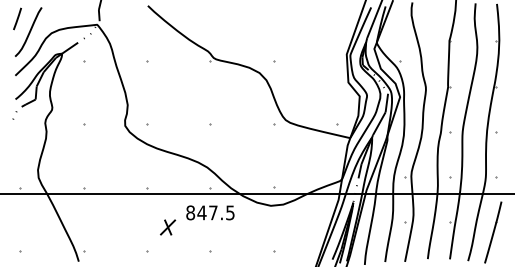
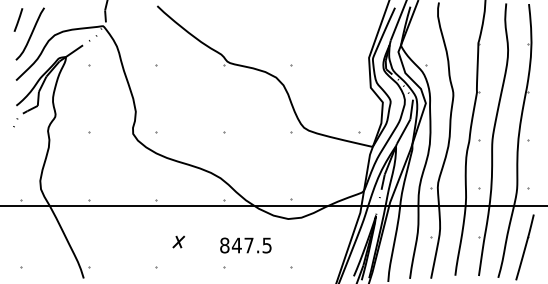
text: (210, 212) -> (245, 245), moved
part: (167, 226) -> (178, 241), size x0.7

